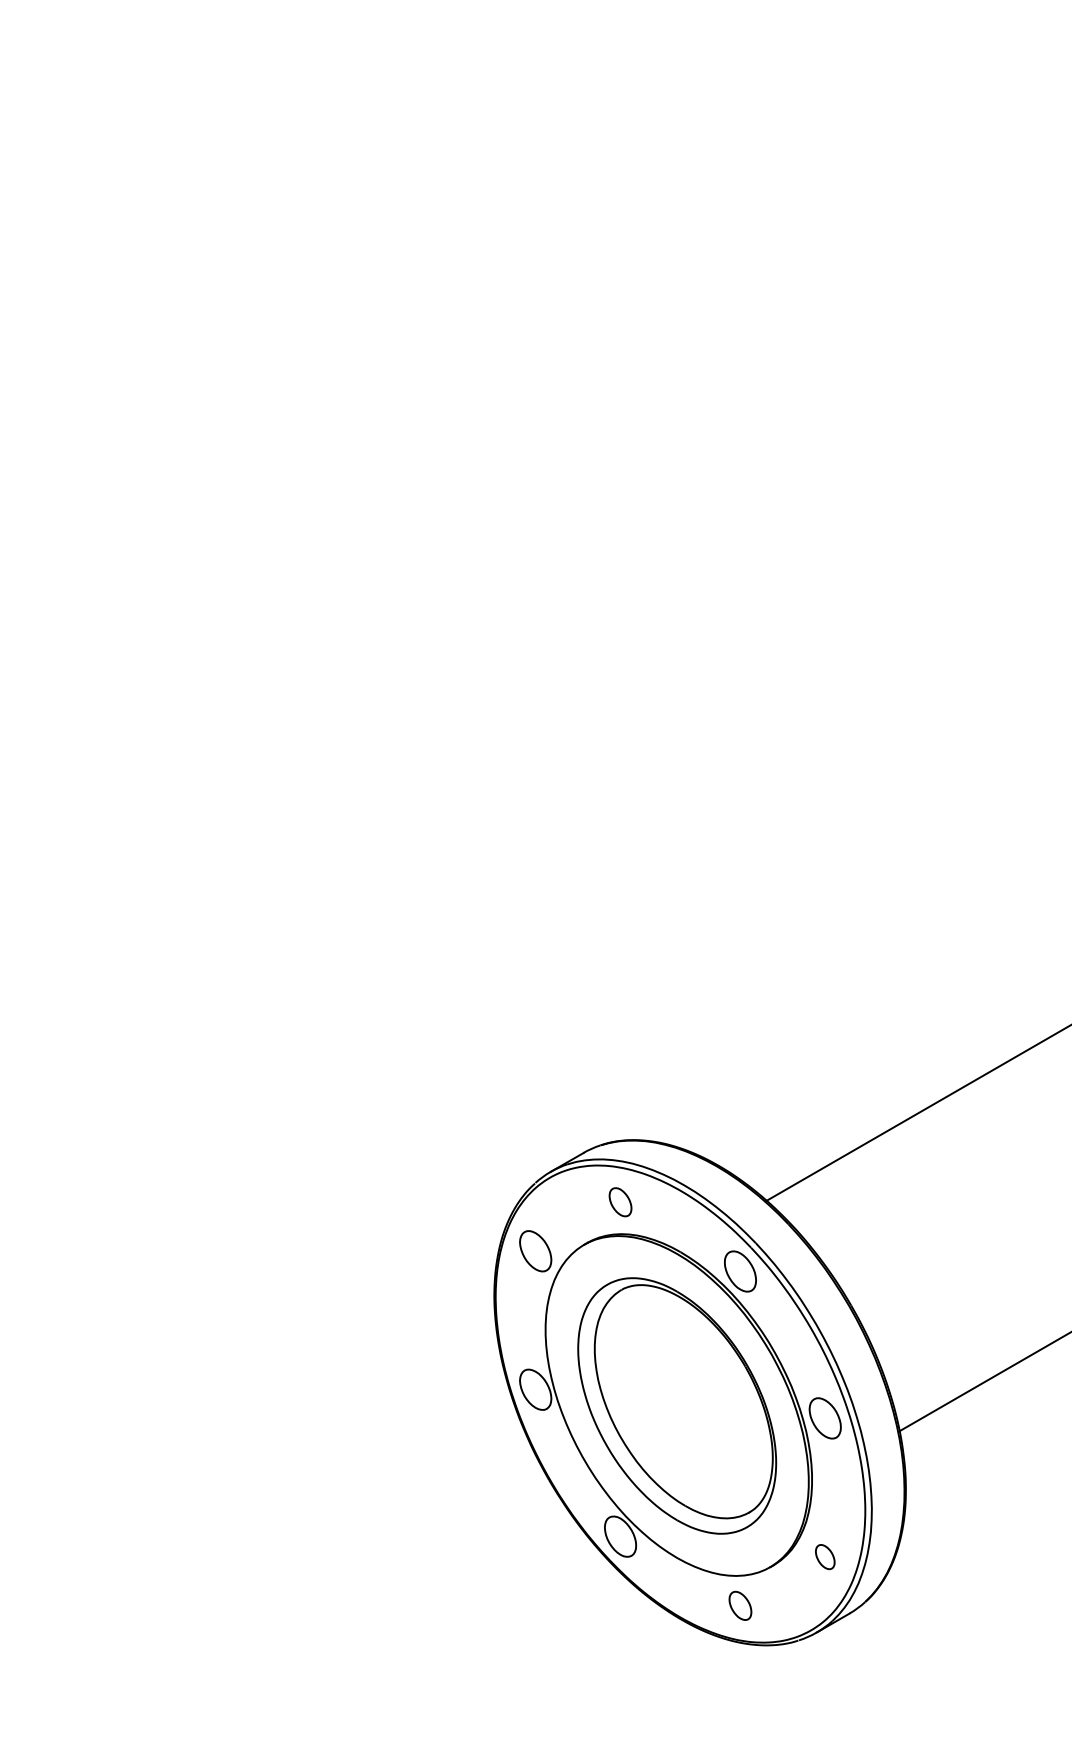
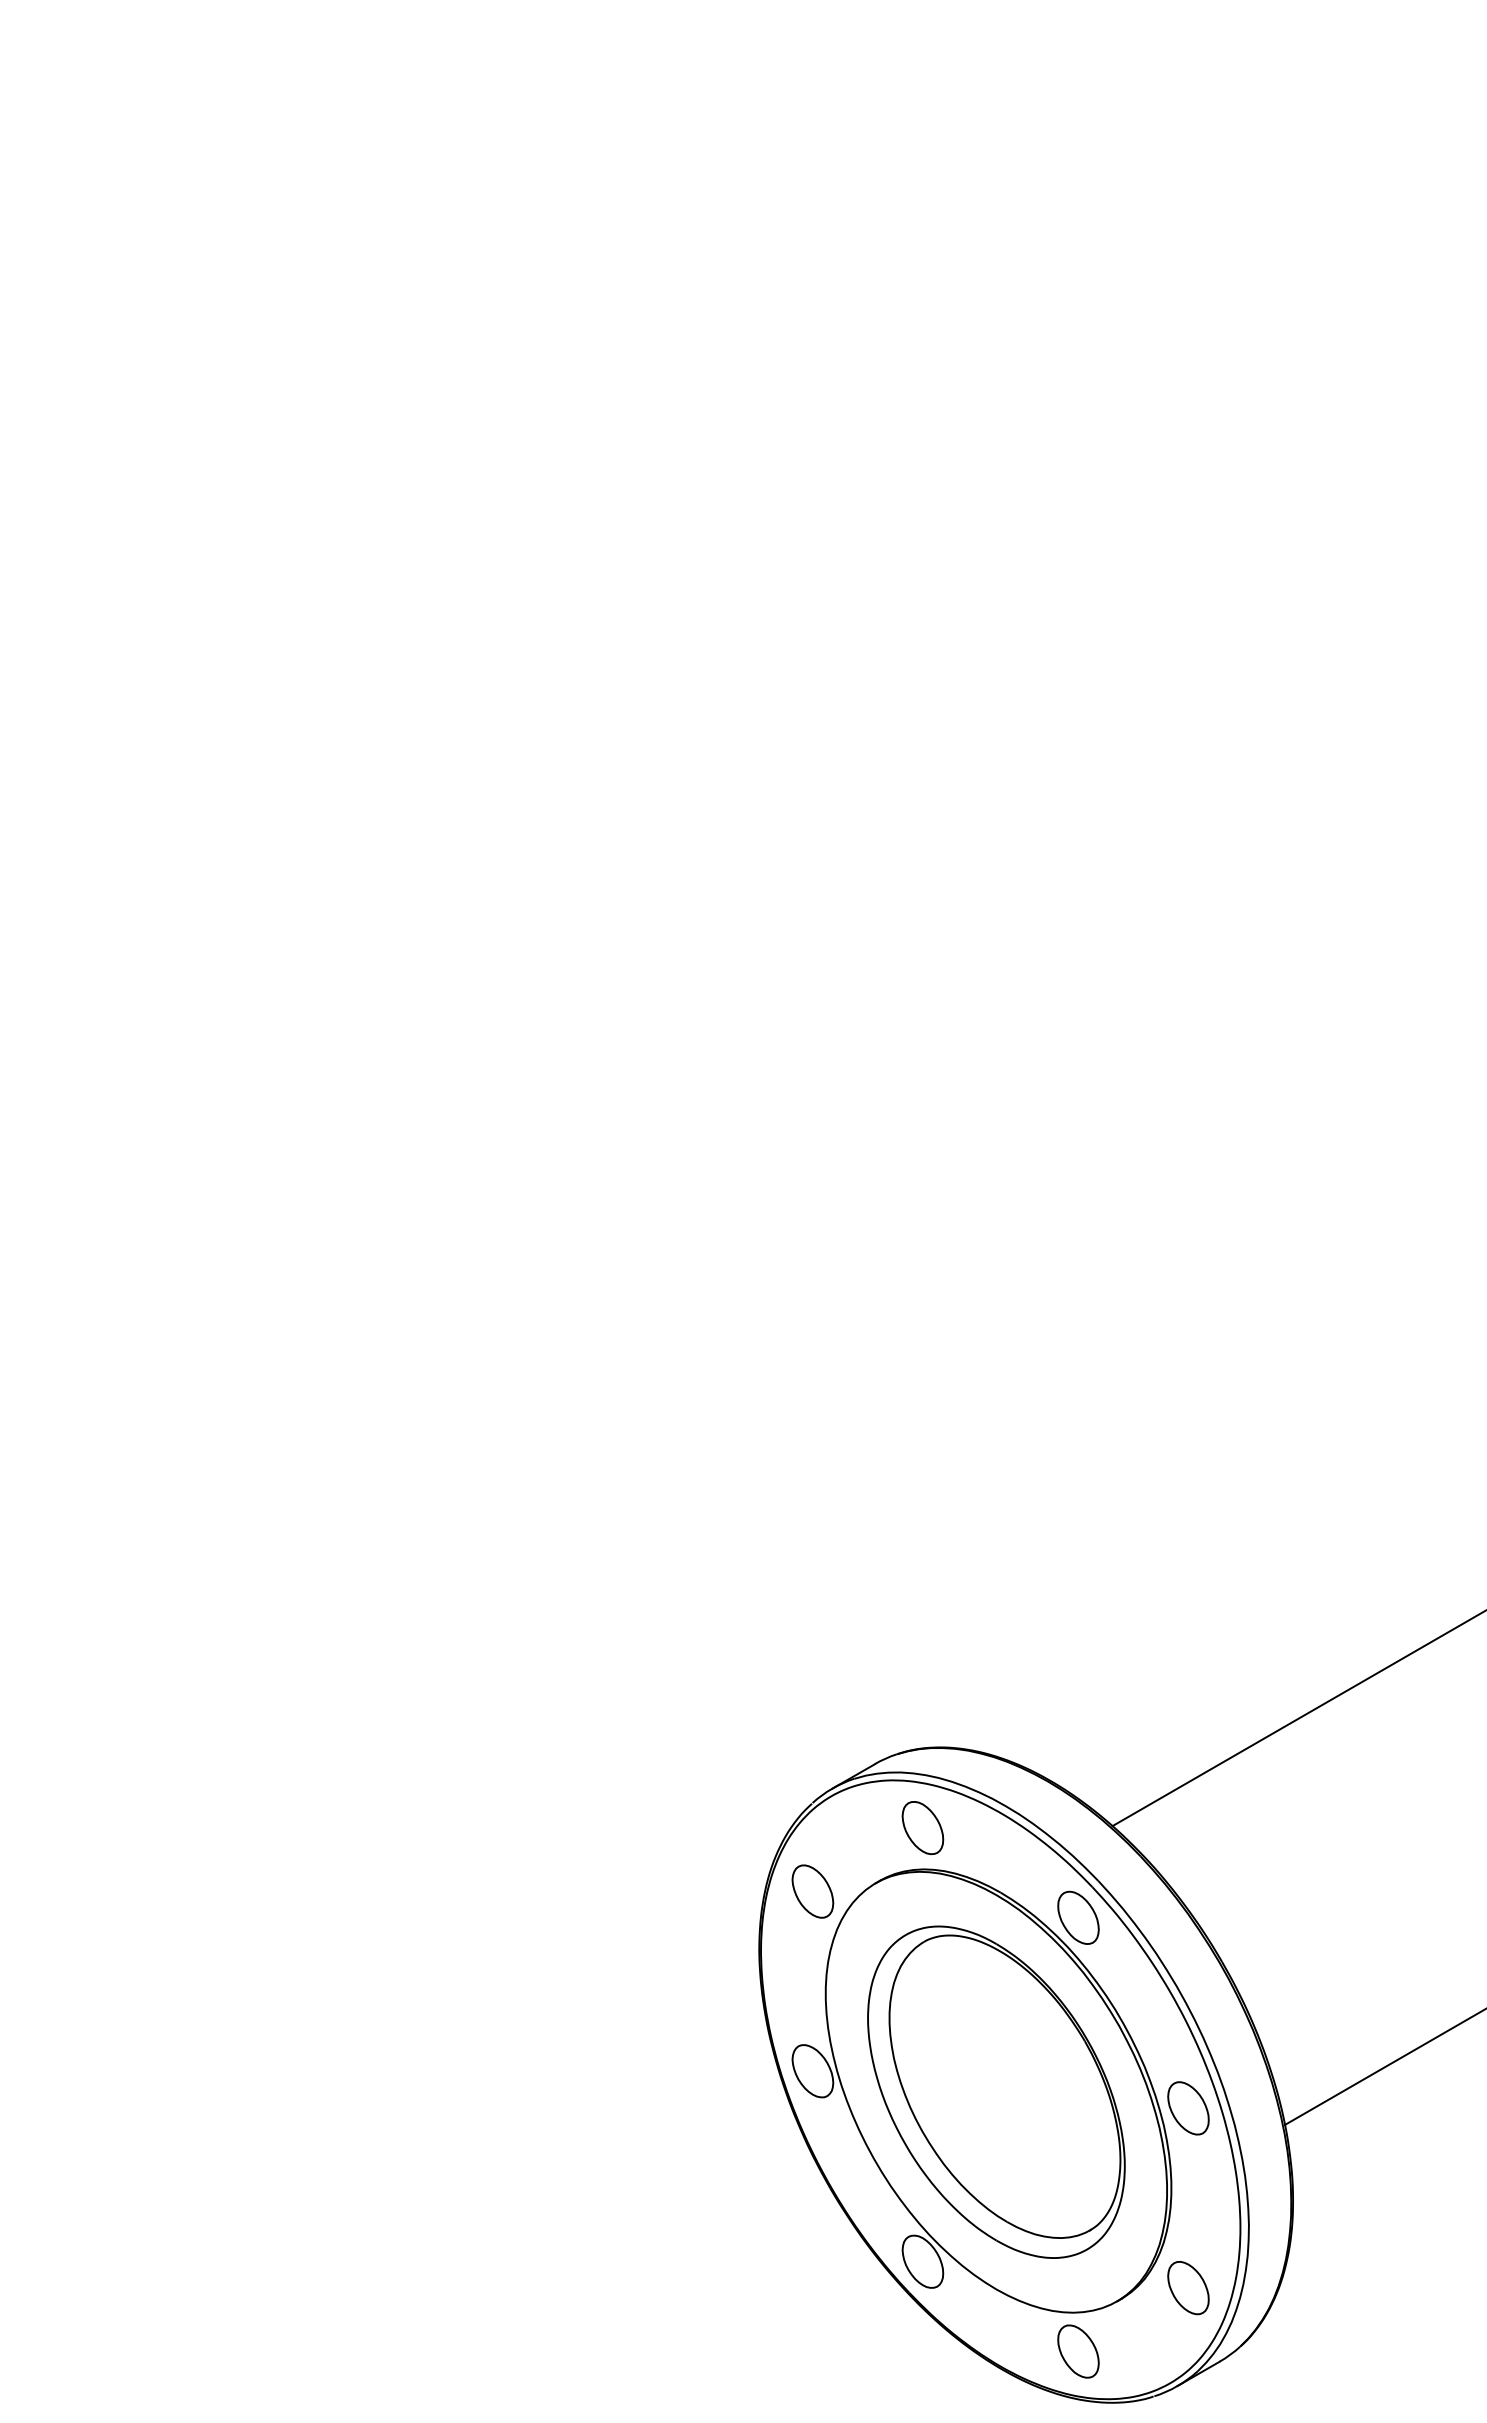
part: (620, 1201) -> (922, 1827), size x1.43
part: (825, 1557) -> (1188, 2288), size x1.67
part: (740, 1605) -> (1078, 2351), size x1.43

